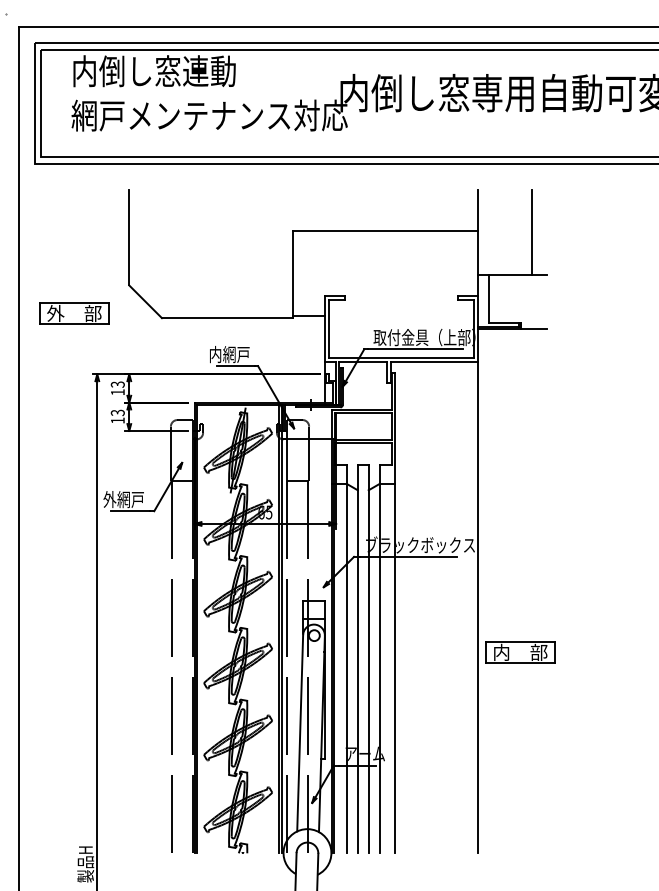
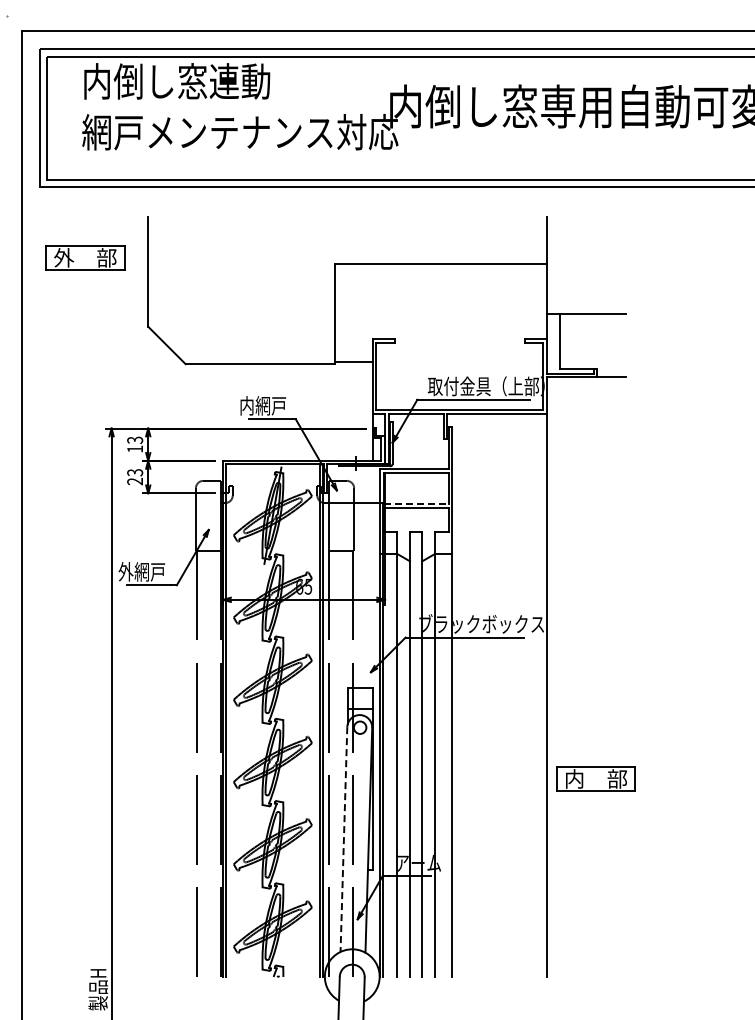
line: (532, 231) -> (609, 265), removed
part: (74, 313) -> (85, 257), moved
text: (117, 420) -> (134, 481), 13 -> 23
line: (363, 439) -> (416, 503), solid -> dashed
part: (519, 652) -> (595, 778), moved
line: (299, 734) -> (343, 840), solid -> dashed

